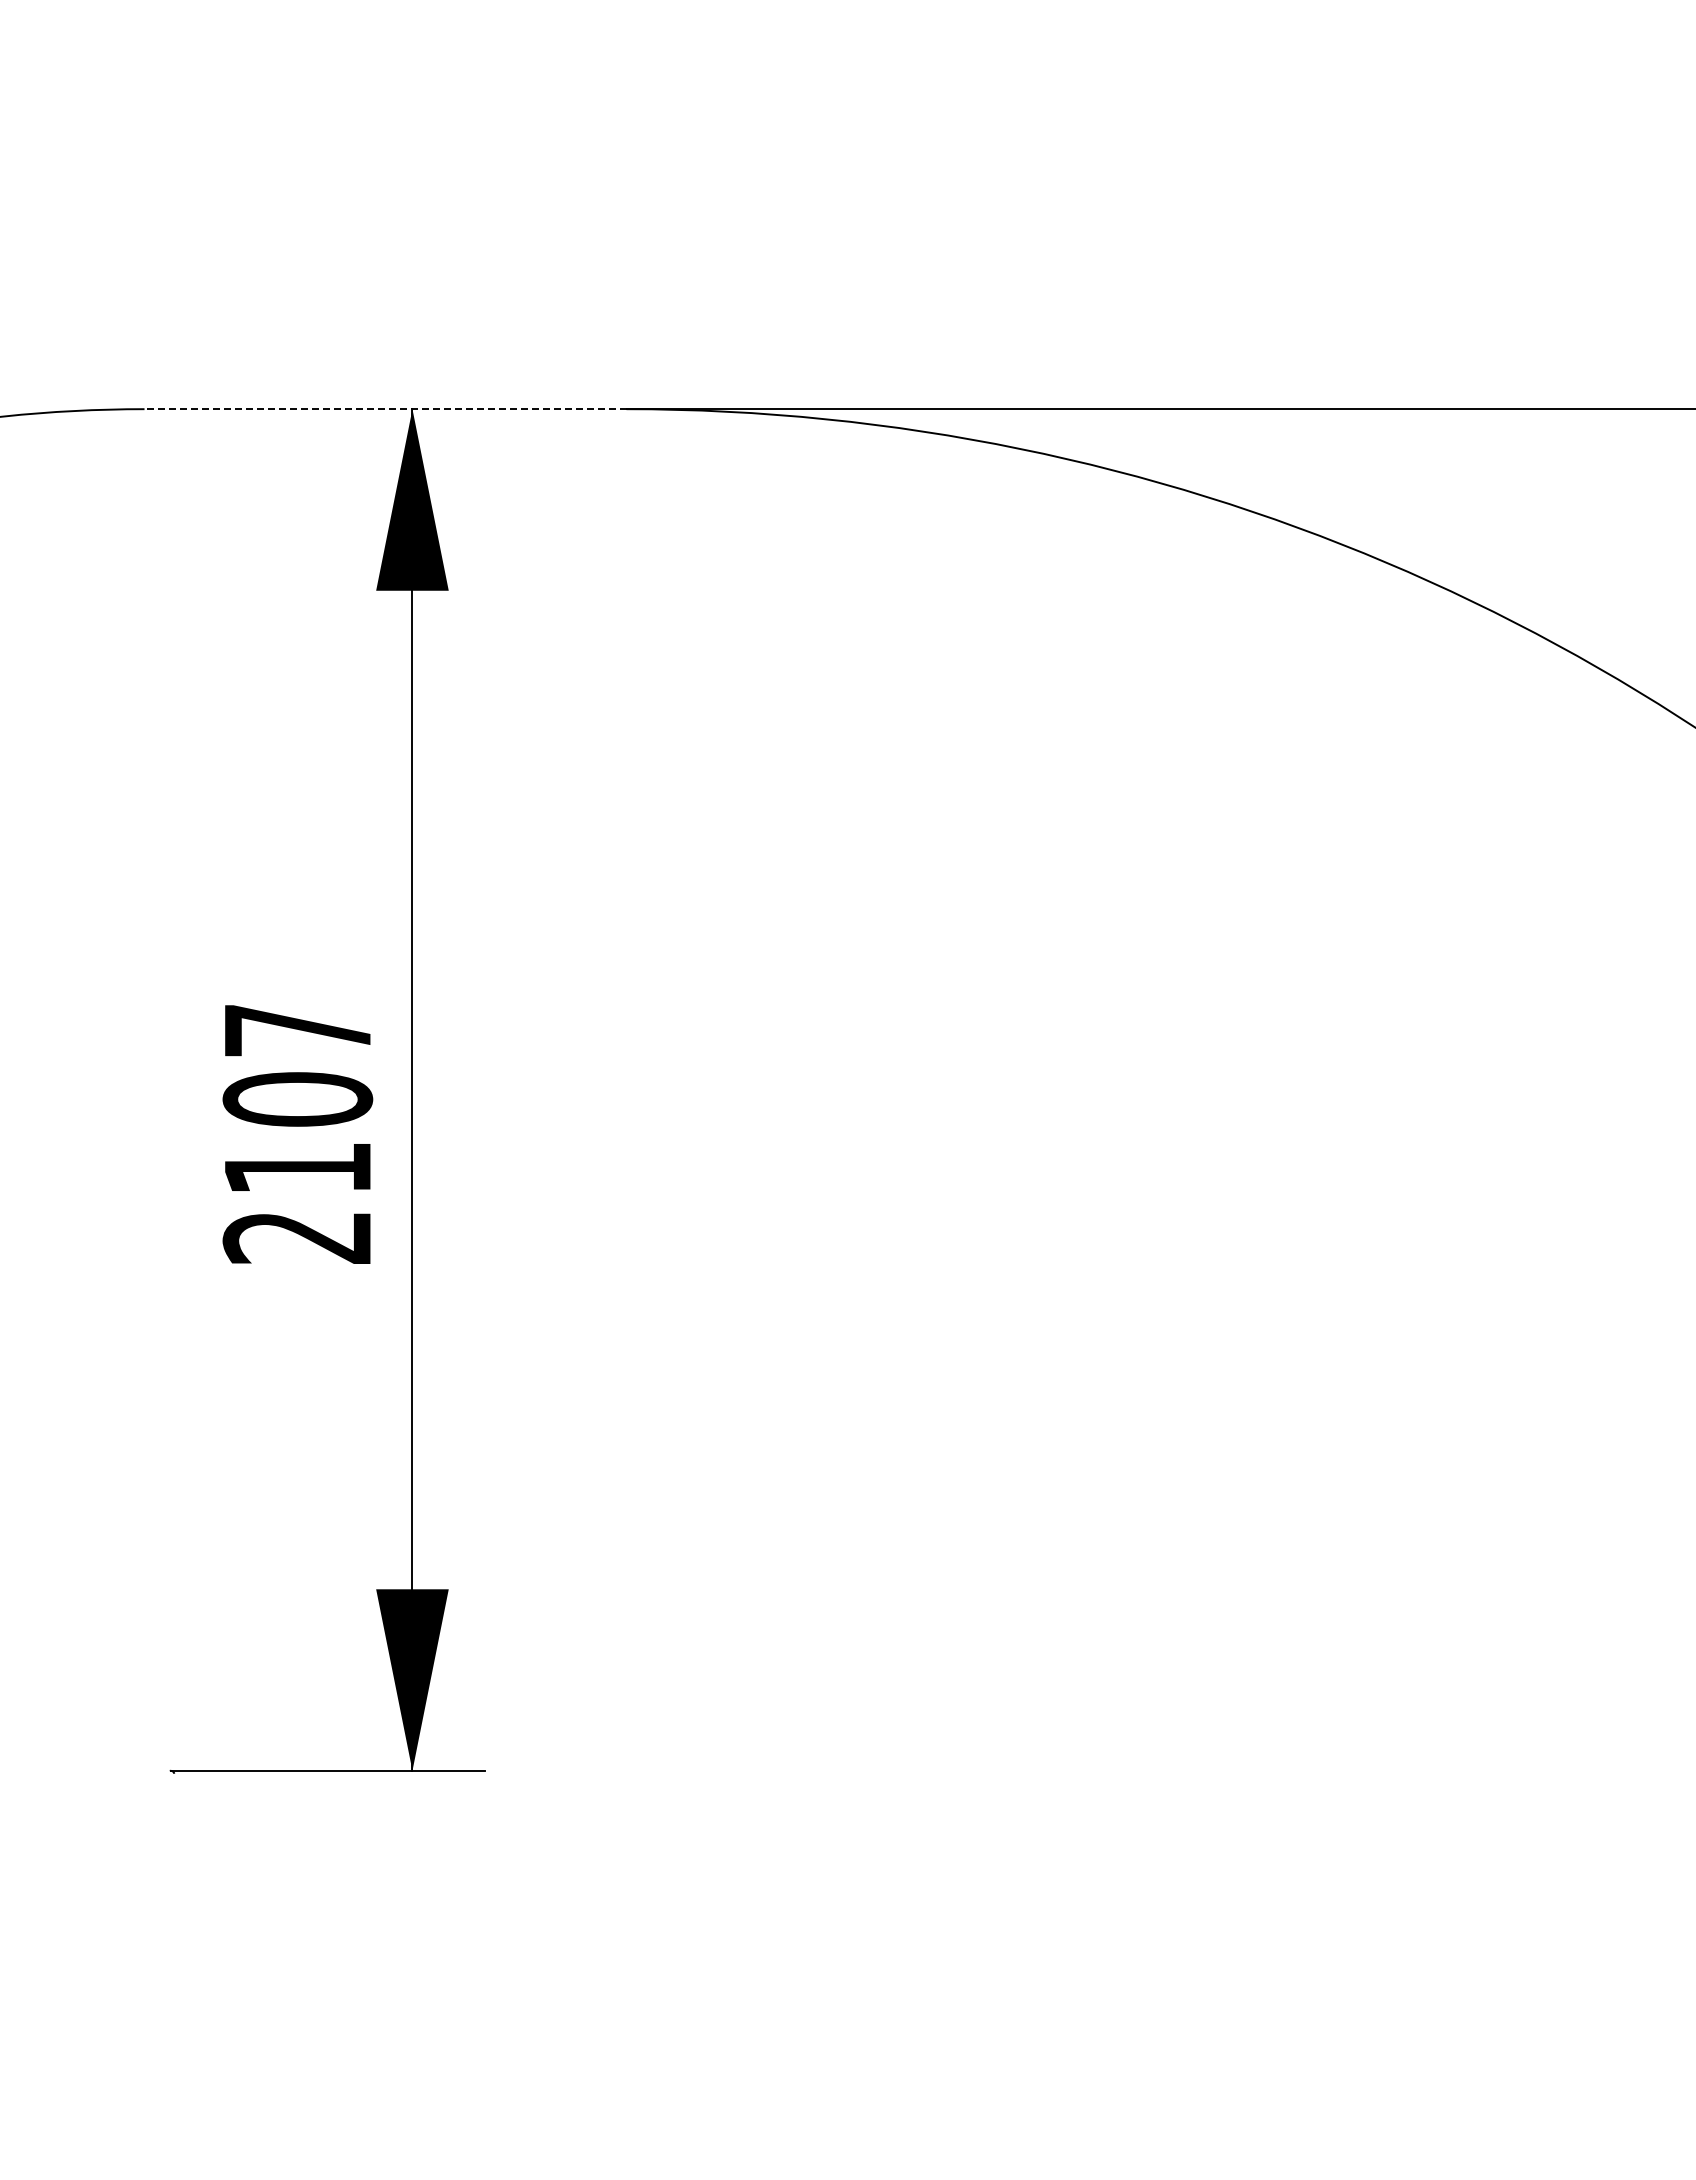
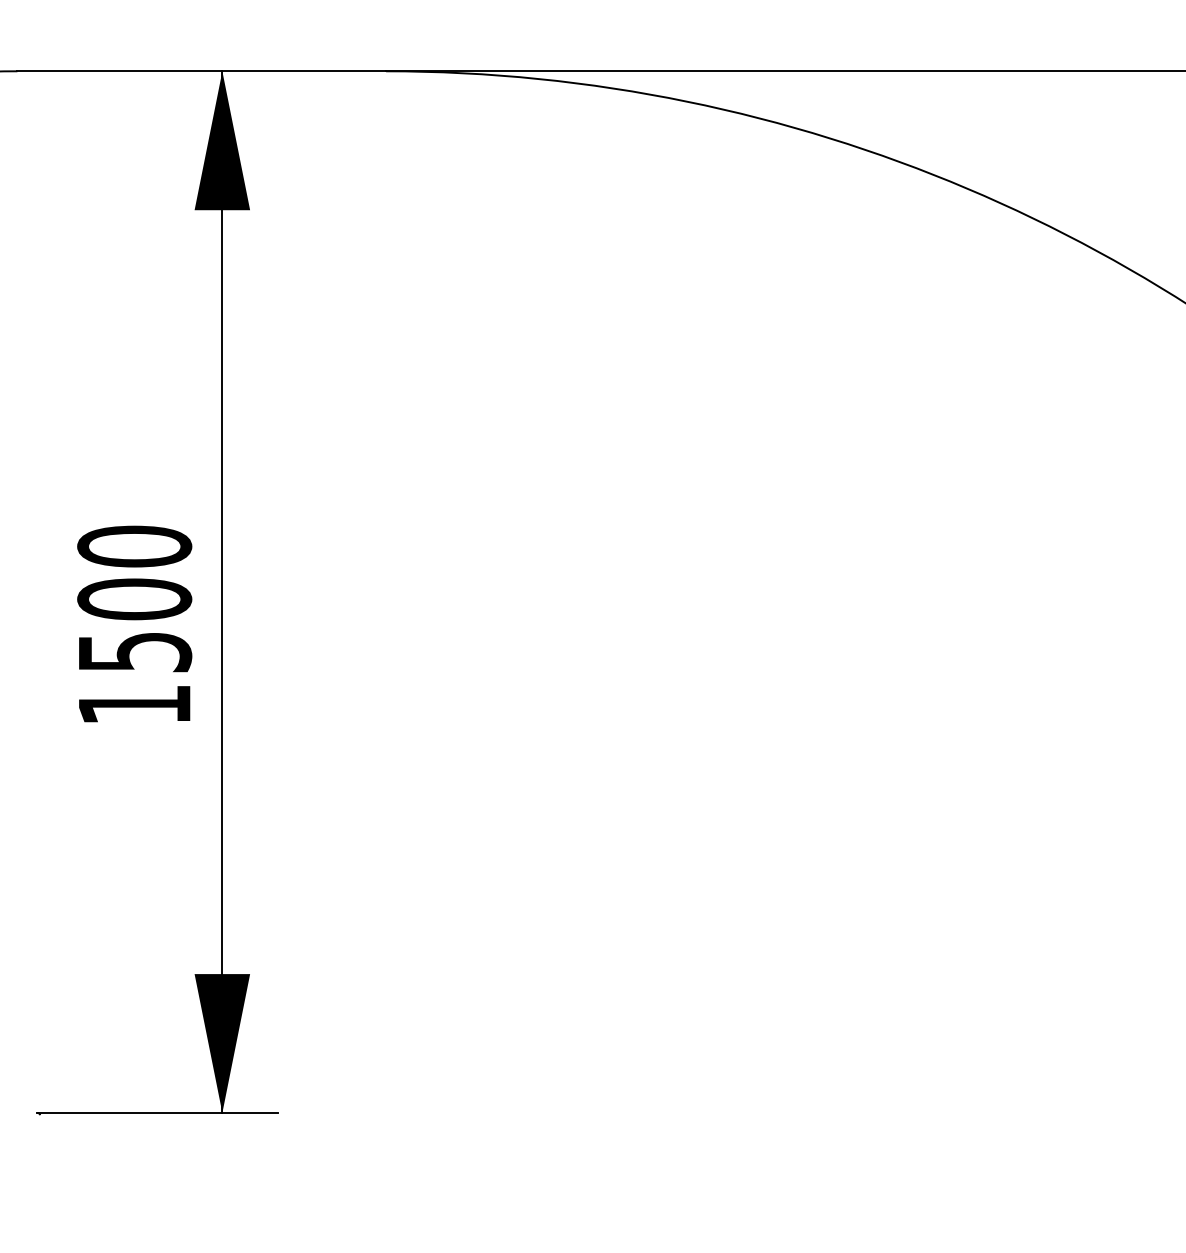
line: (385, 409) -> (201, 71), dashed -> solid
text: (297, 1133) -> (134, 625), 2107 -> 1500

